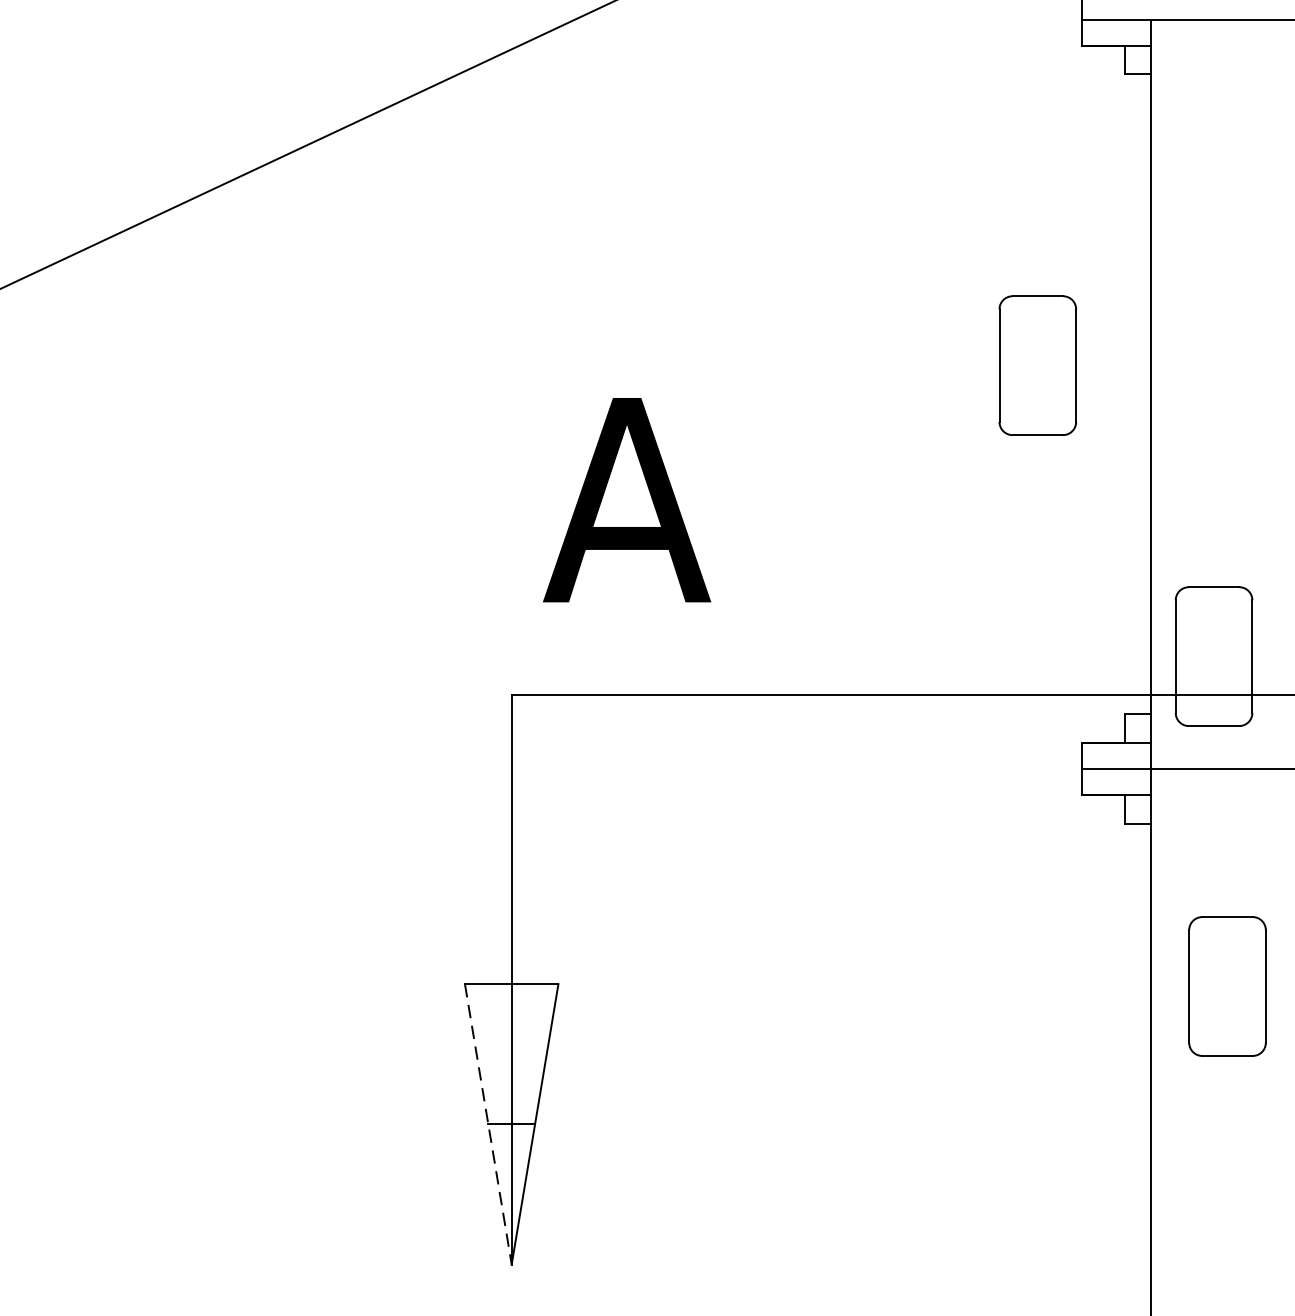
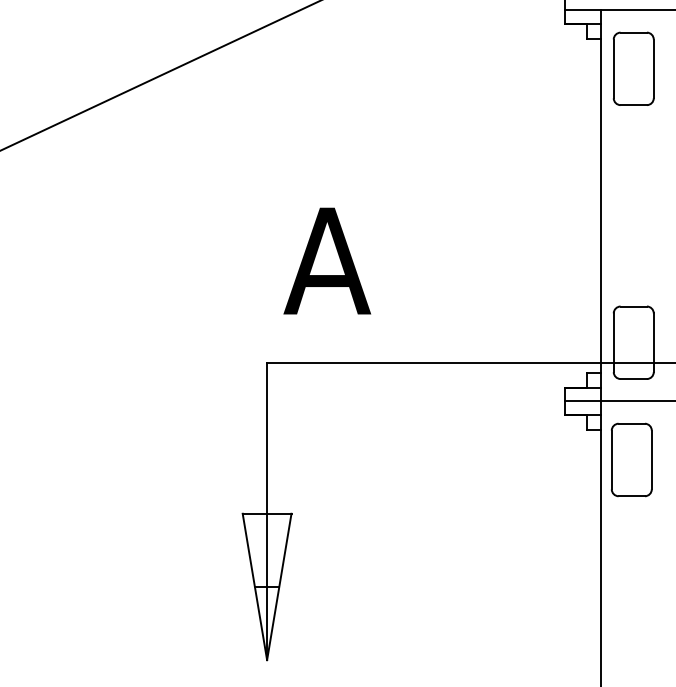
part: (1037, 364) -> (633, 68), moved
part: (1226, 985) -> (631, 459), moved
line: (487, 1125) -> (254, 587), dashed -> solid

